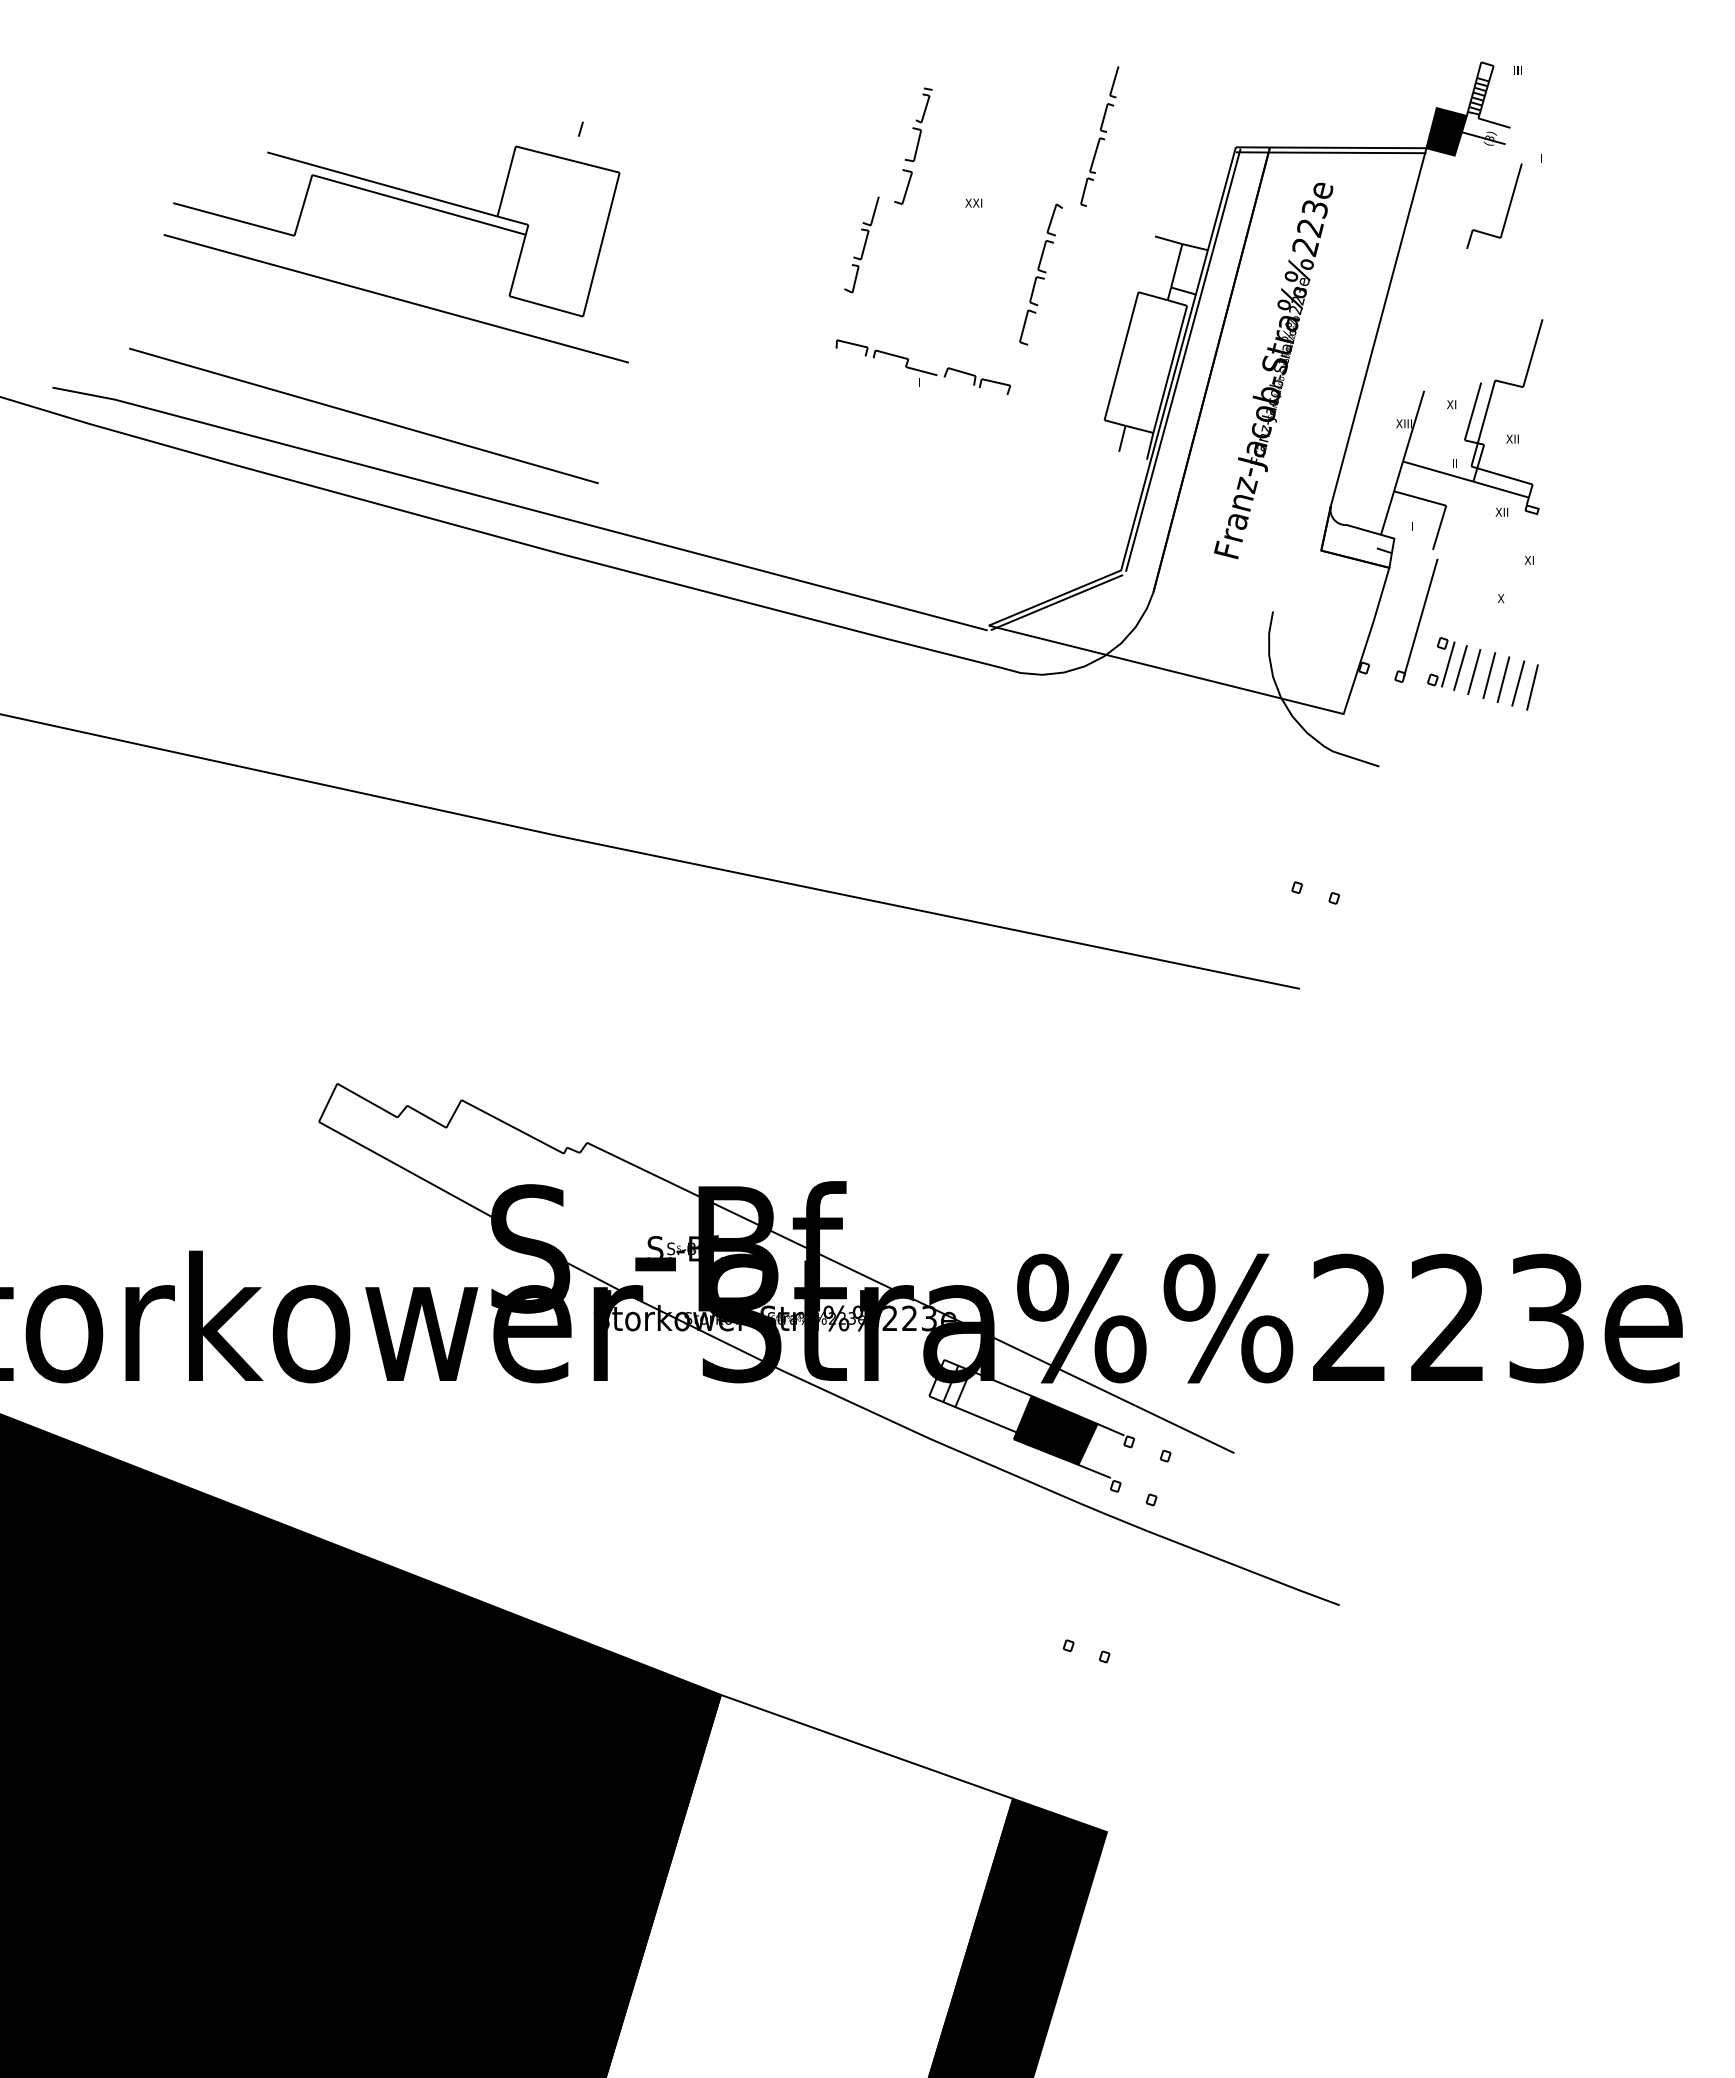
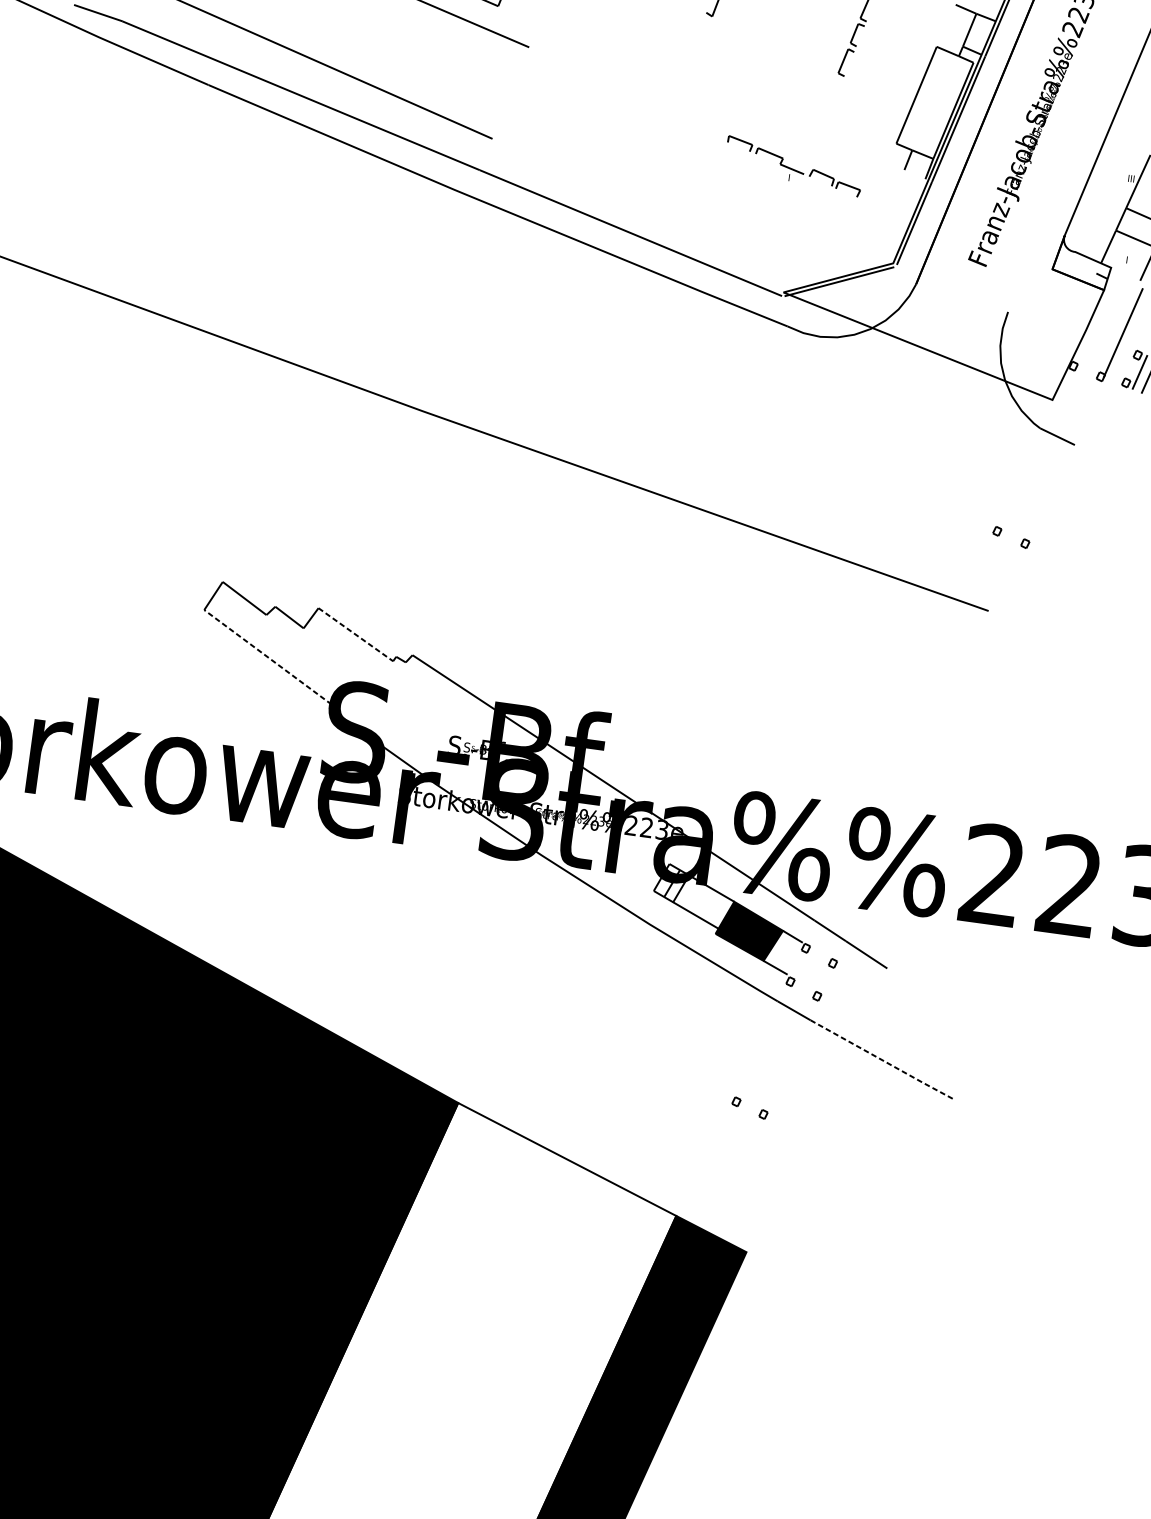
part: (923, 366) -> (794, 165), moved
text: (1403, 423) -> (1130, 178), XIII -> III
line: (512, 1126) -> (355, 634), solid -> dashed
line: (406, 1169) -> (267, 656), solid -> dashed
line: (1244, 1568) -> (882, 1060), solid -> dashed

